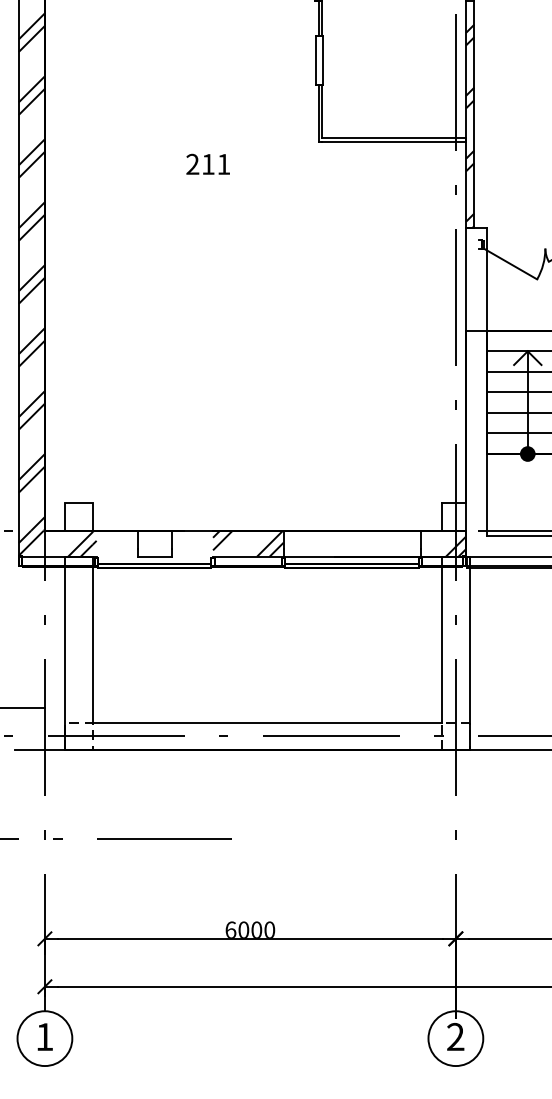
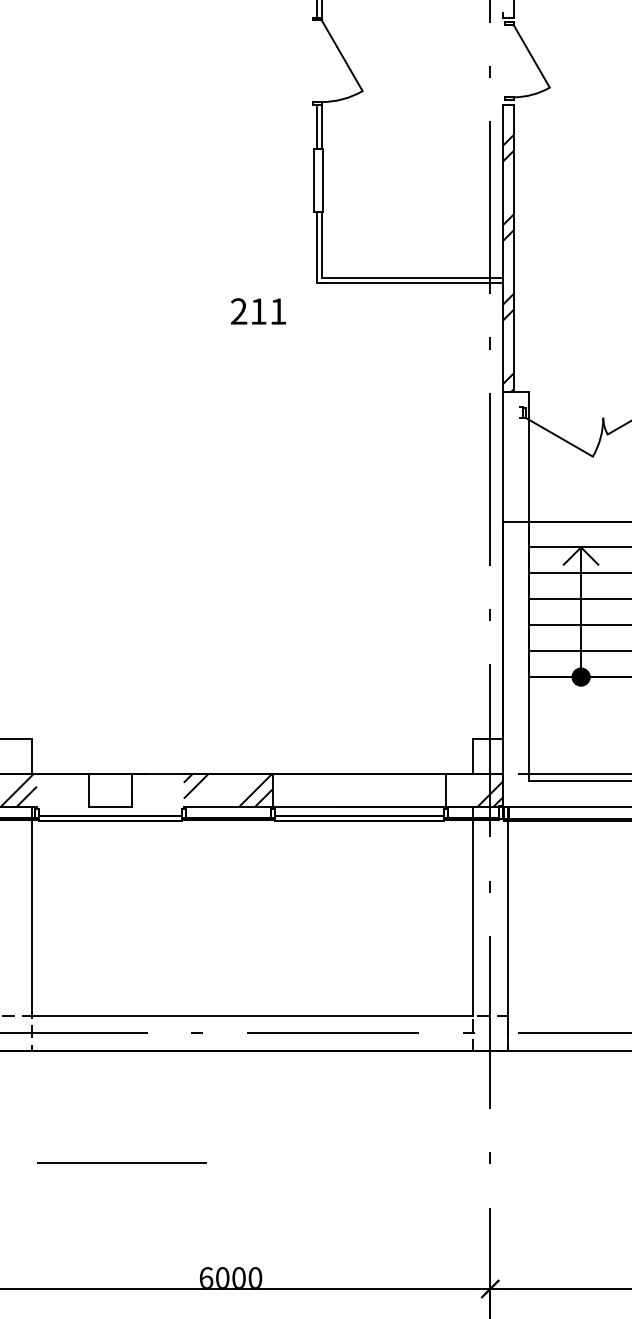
text: (207, 163) -> (257, 310), moved

